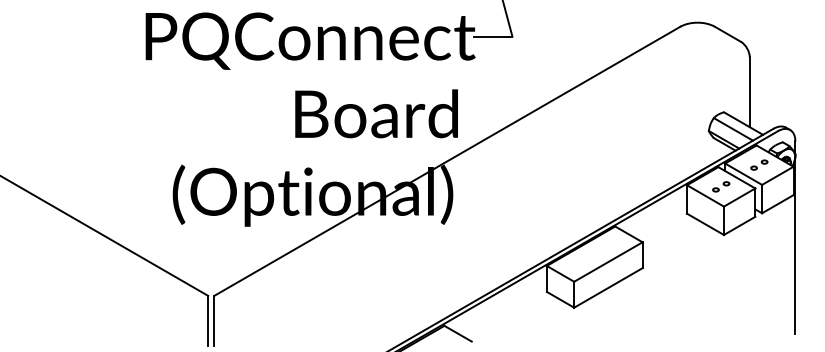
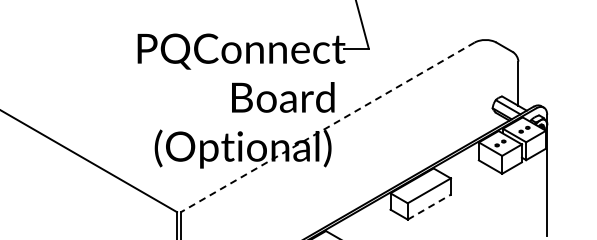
line: (446, 161) -> (327, 127), solid -> dashed
line: (608, 288) -> (429, 207), solid -> dashed

